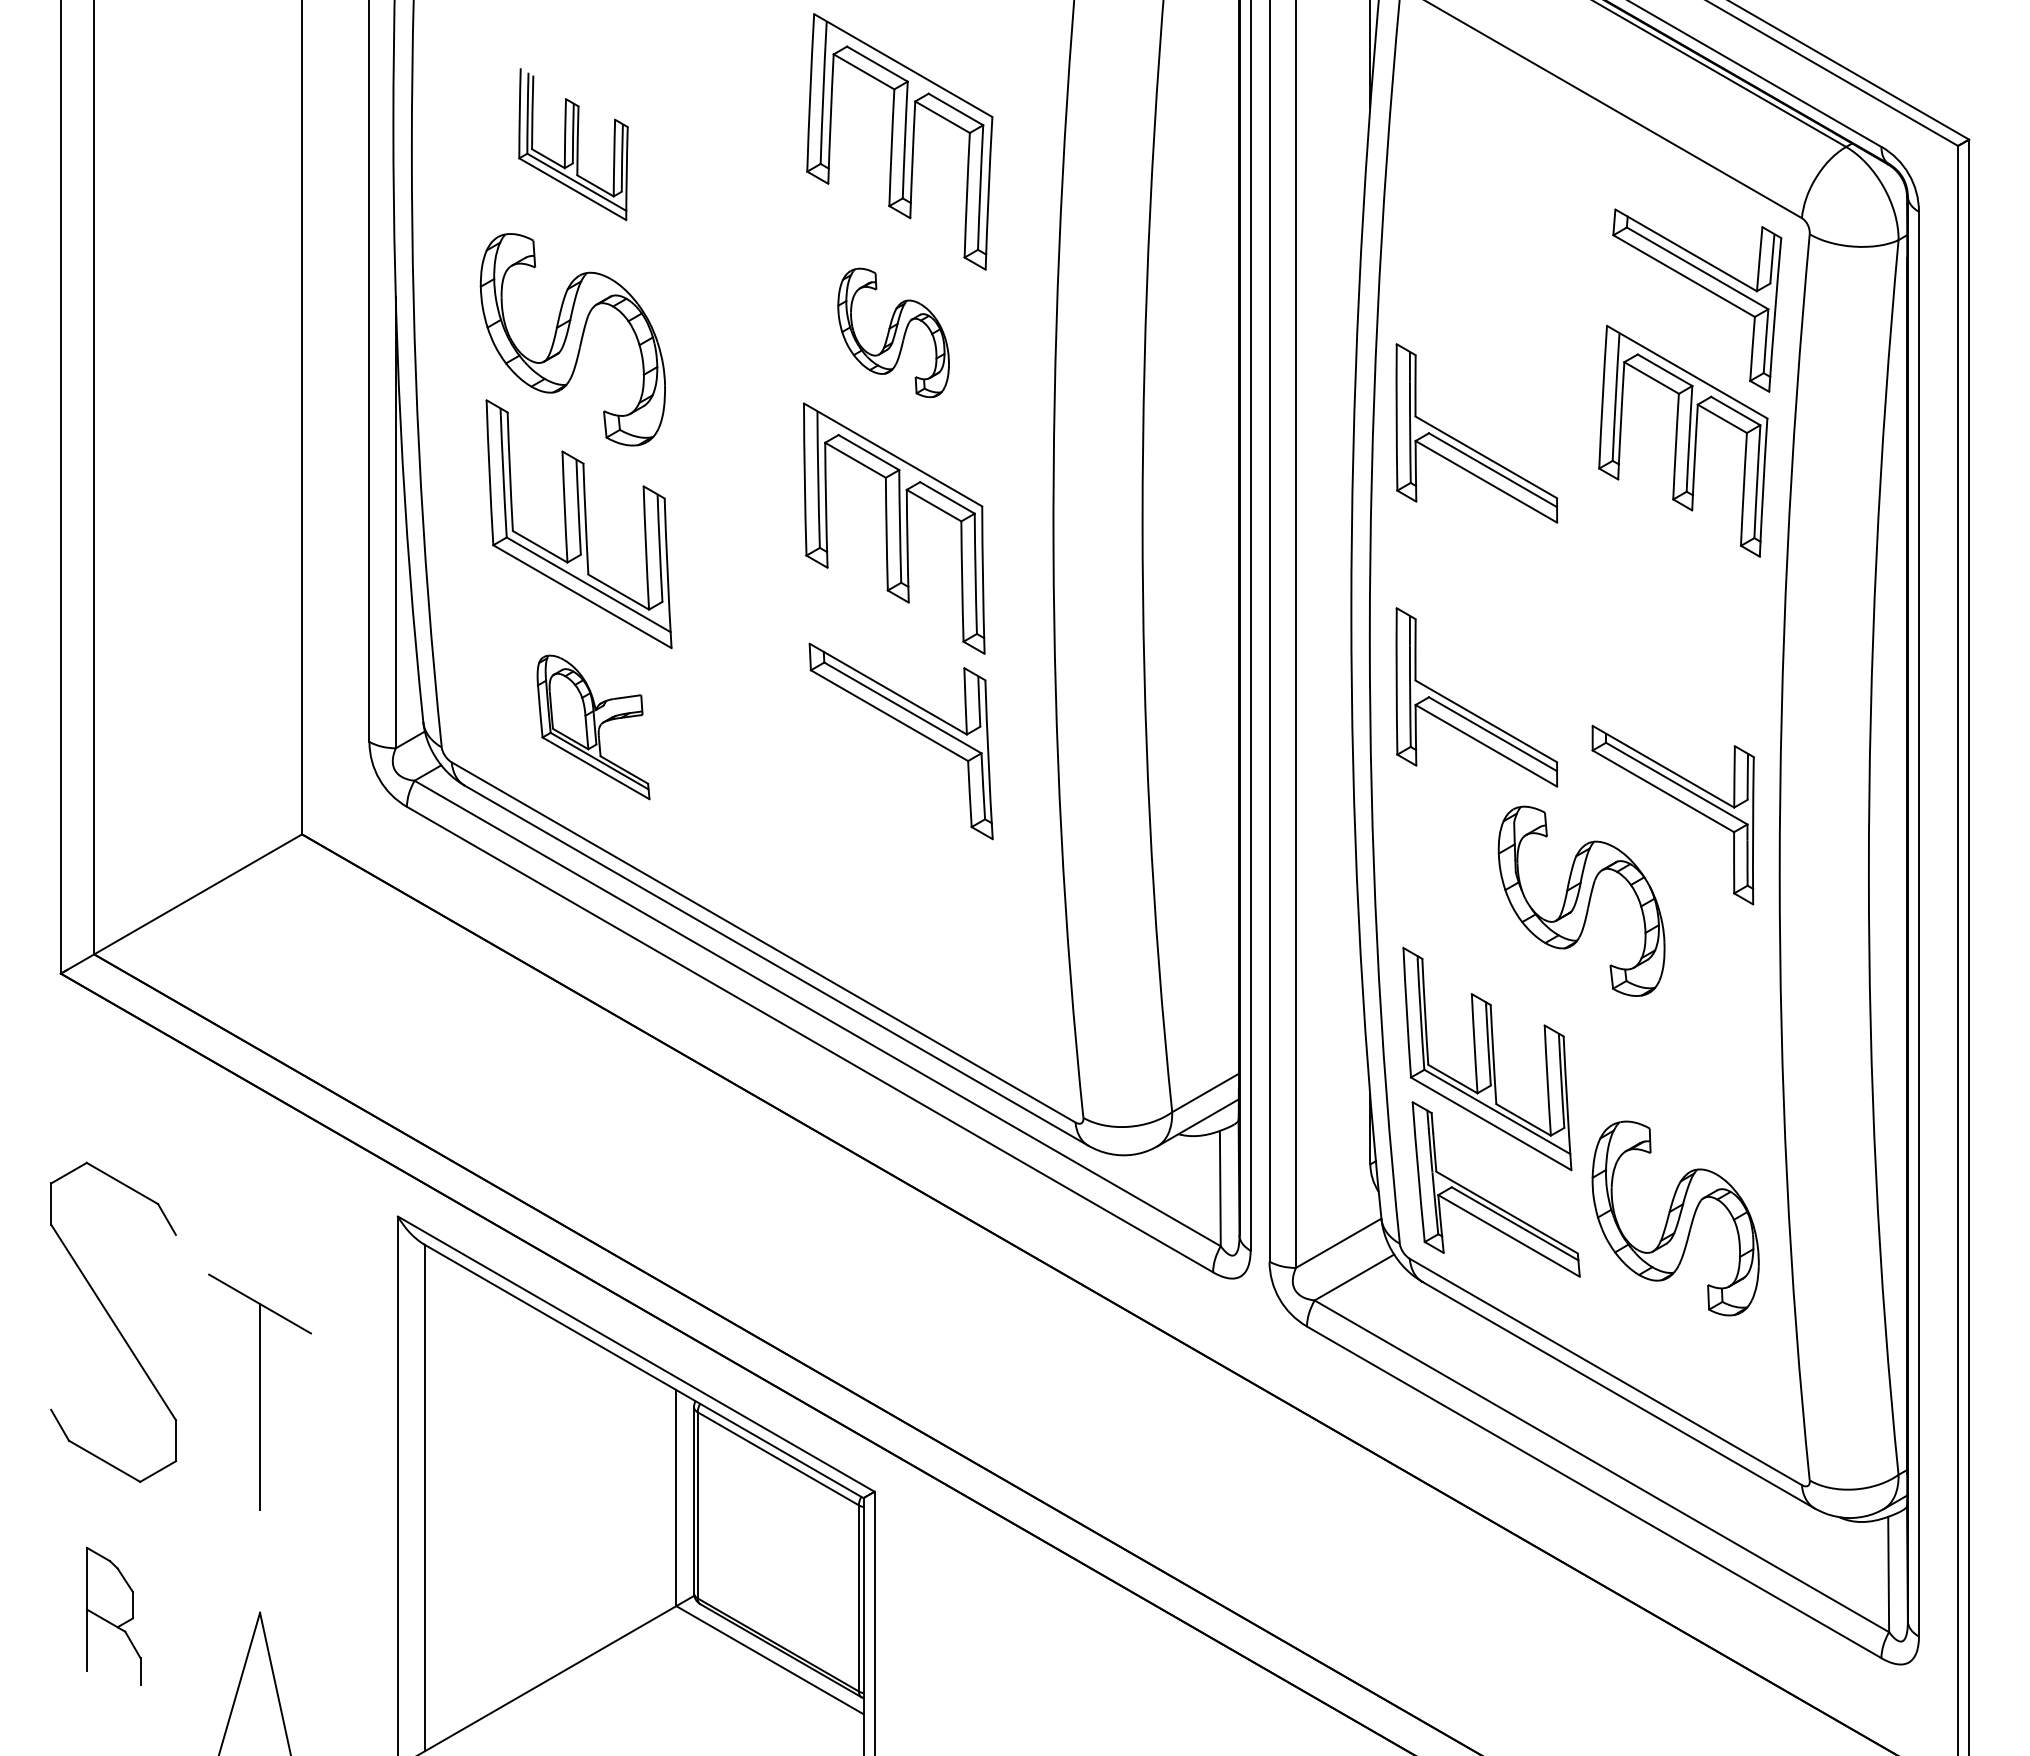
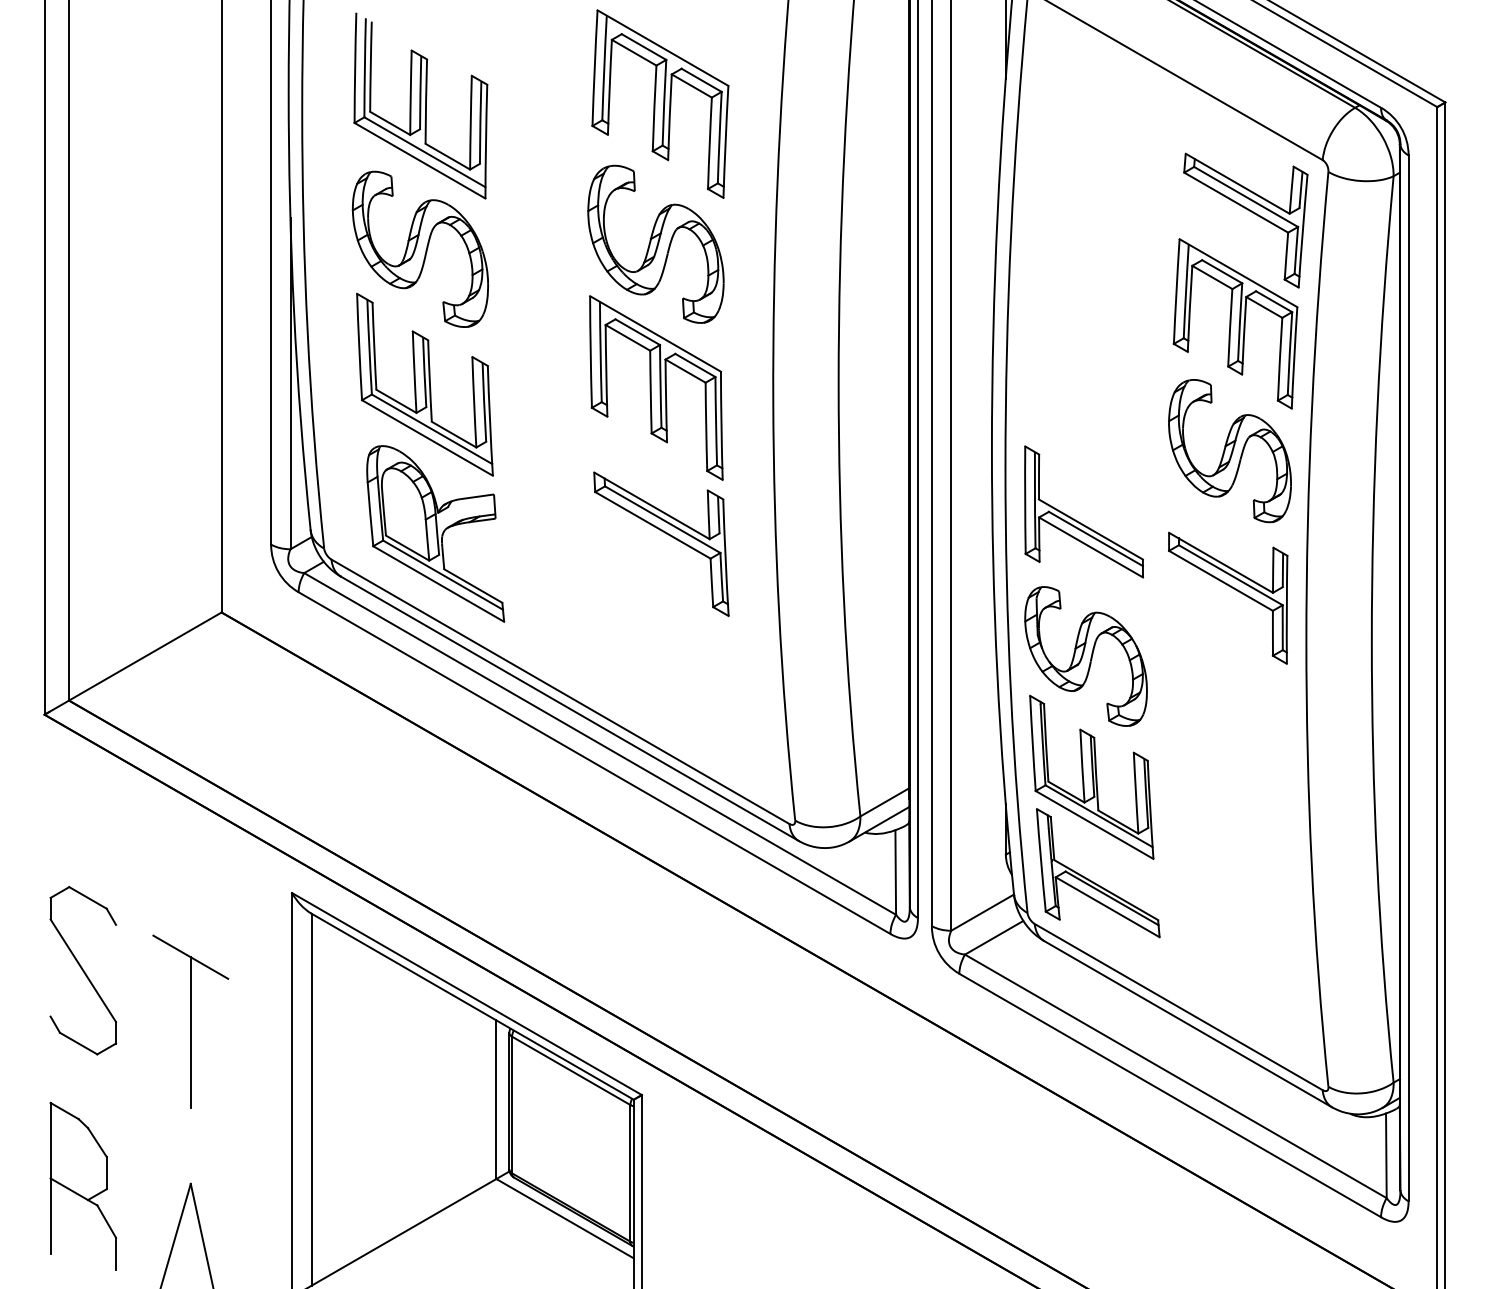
part: (573, 144) -> (420, 106), size x1.67
part: (893, 332) -> (655, 244), size x1.67
part: (1469, 446) -> (1078, 327), removed
part: (593, 727) -> (435, 534), size x1.67
part: (1581, 900) -> (1085, 655), moved
part: (1675, 1218) -> (1229, 451), moved
part: (113, 1322) -> (83, 970), size x0.71
part: (113, 1615) -> (83, 1185), size x1.67

